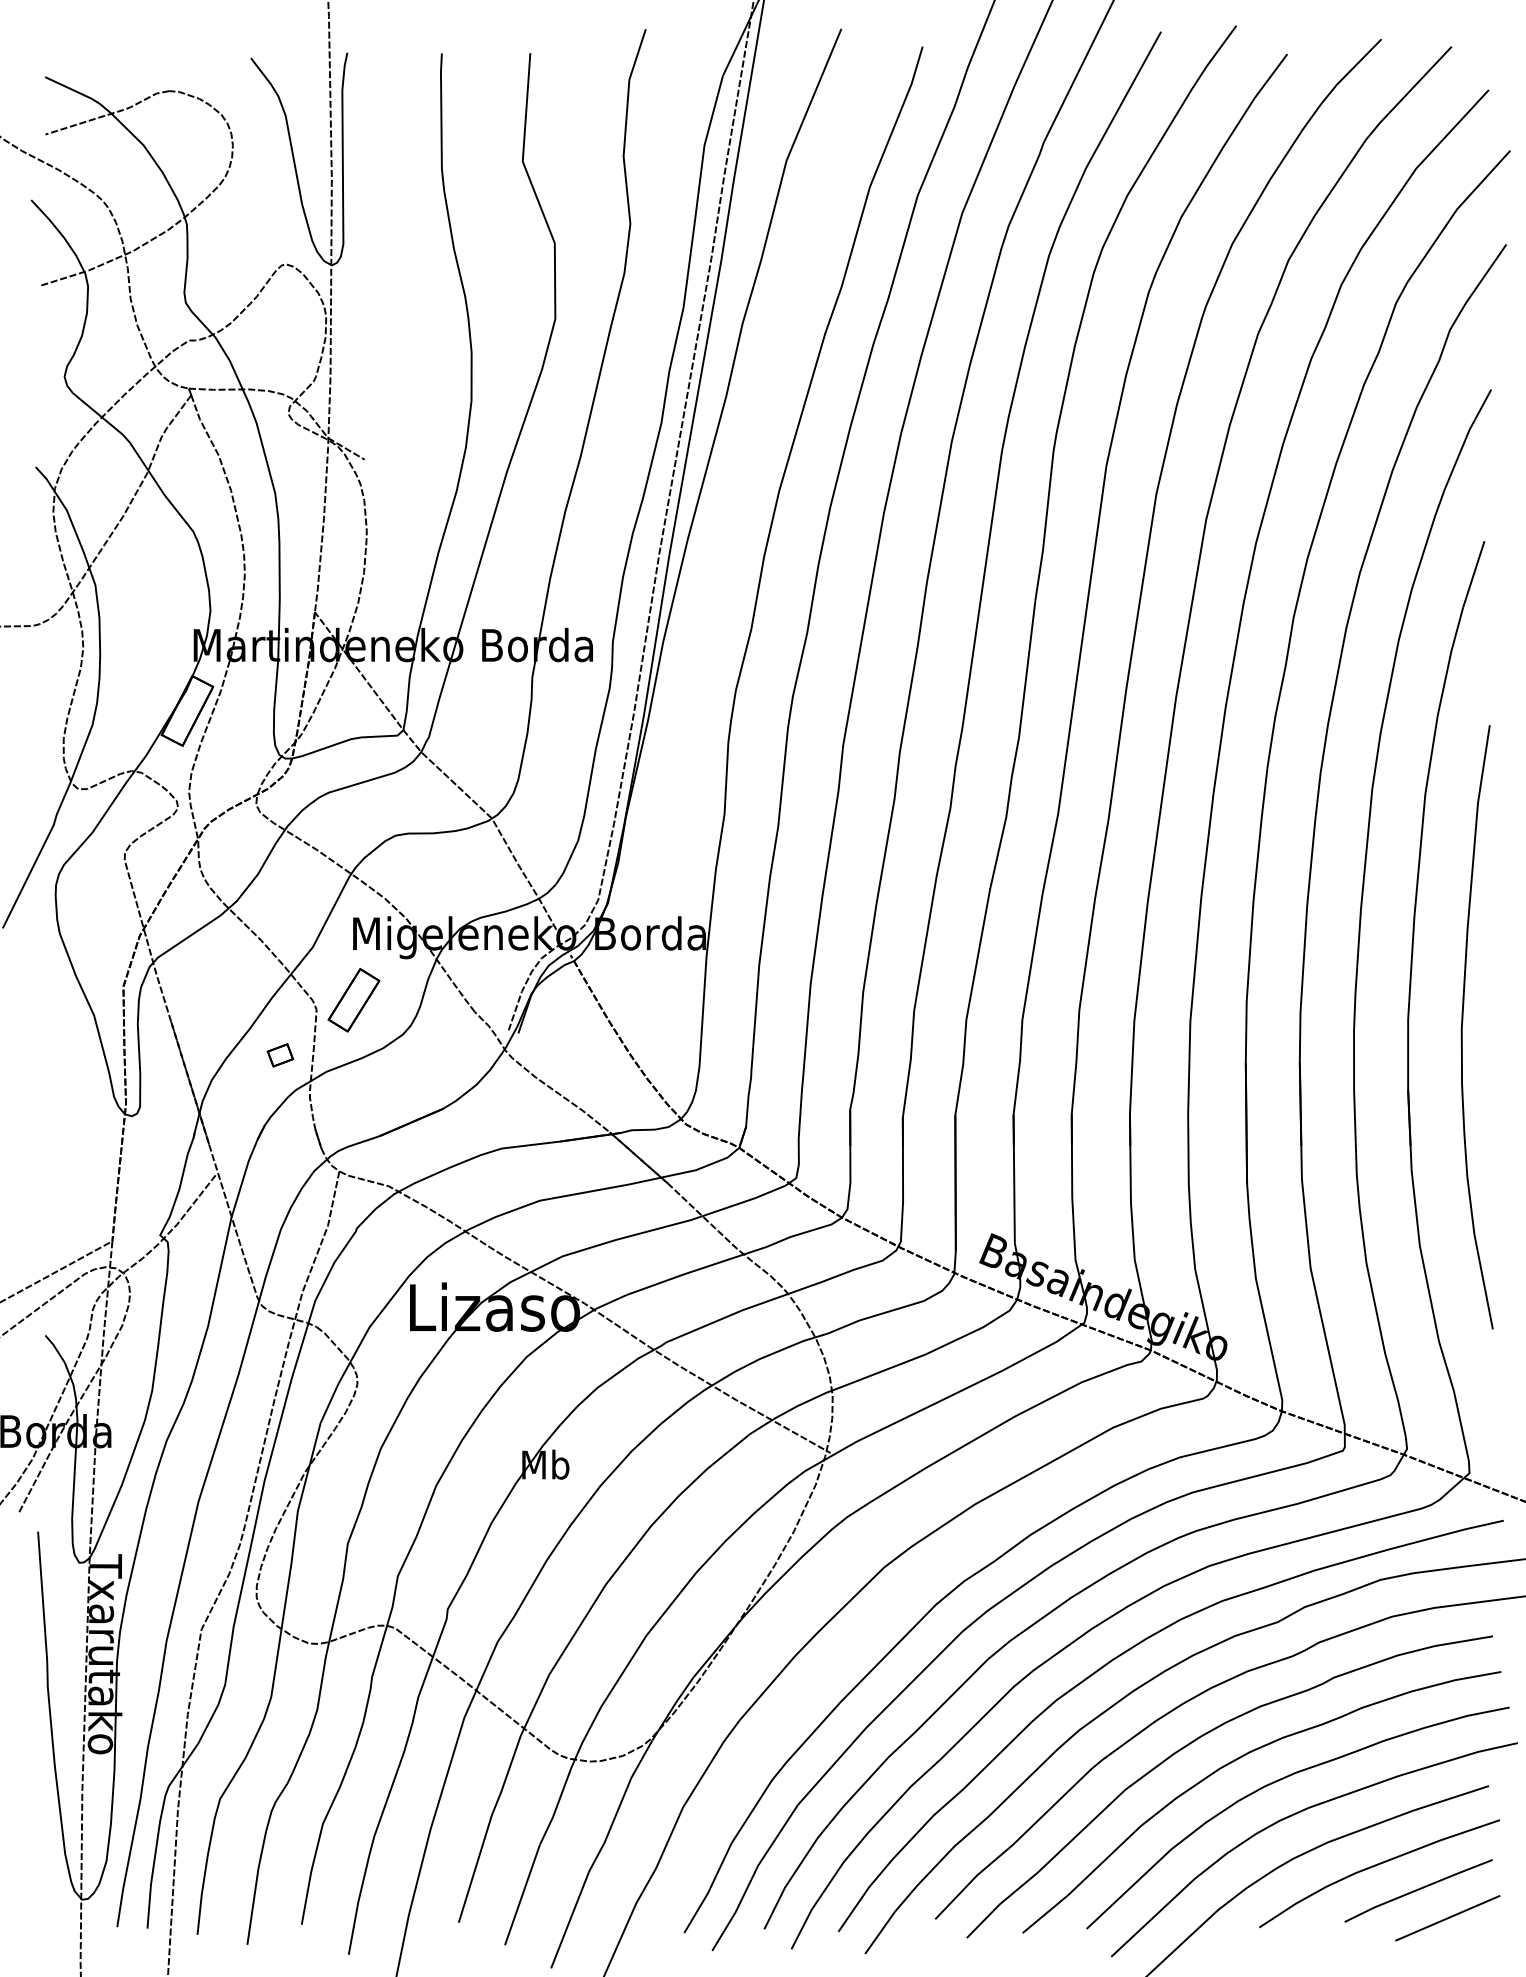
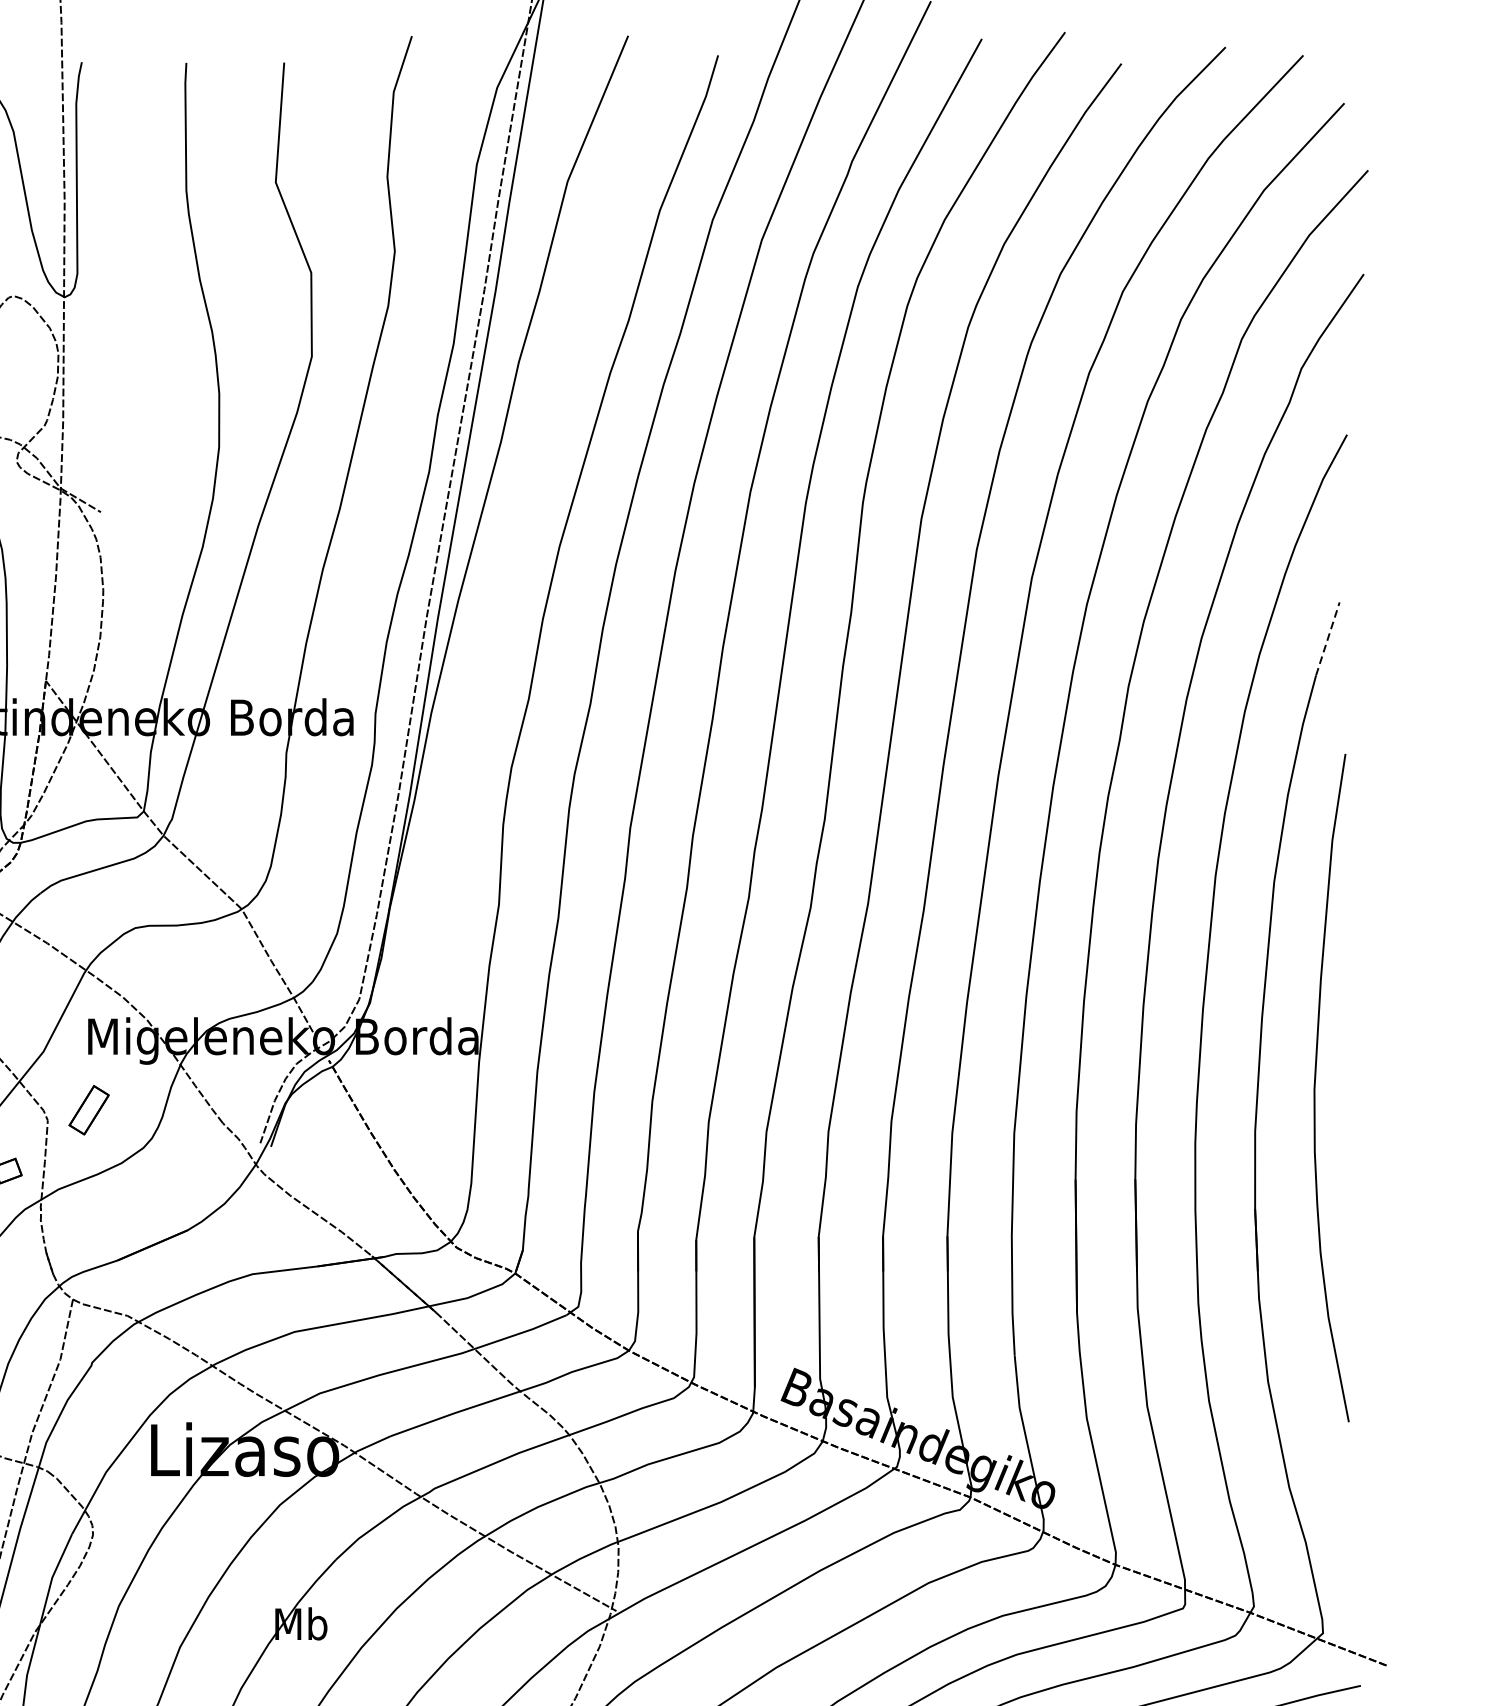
line: (1473, 574) -> (1327, 639), solid -> dashed
part: (353, 1000) -> (88, 1110), size x0.7
curve: (1462, 1027) -> (1315, 1088), moved

